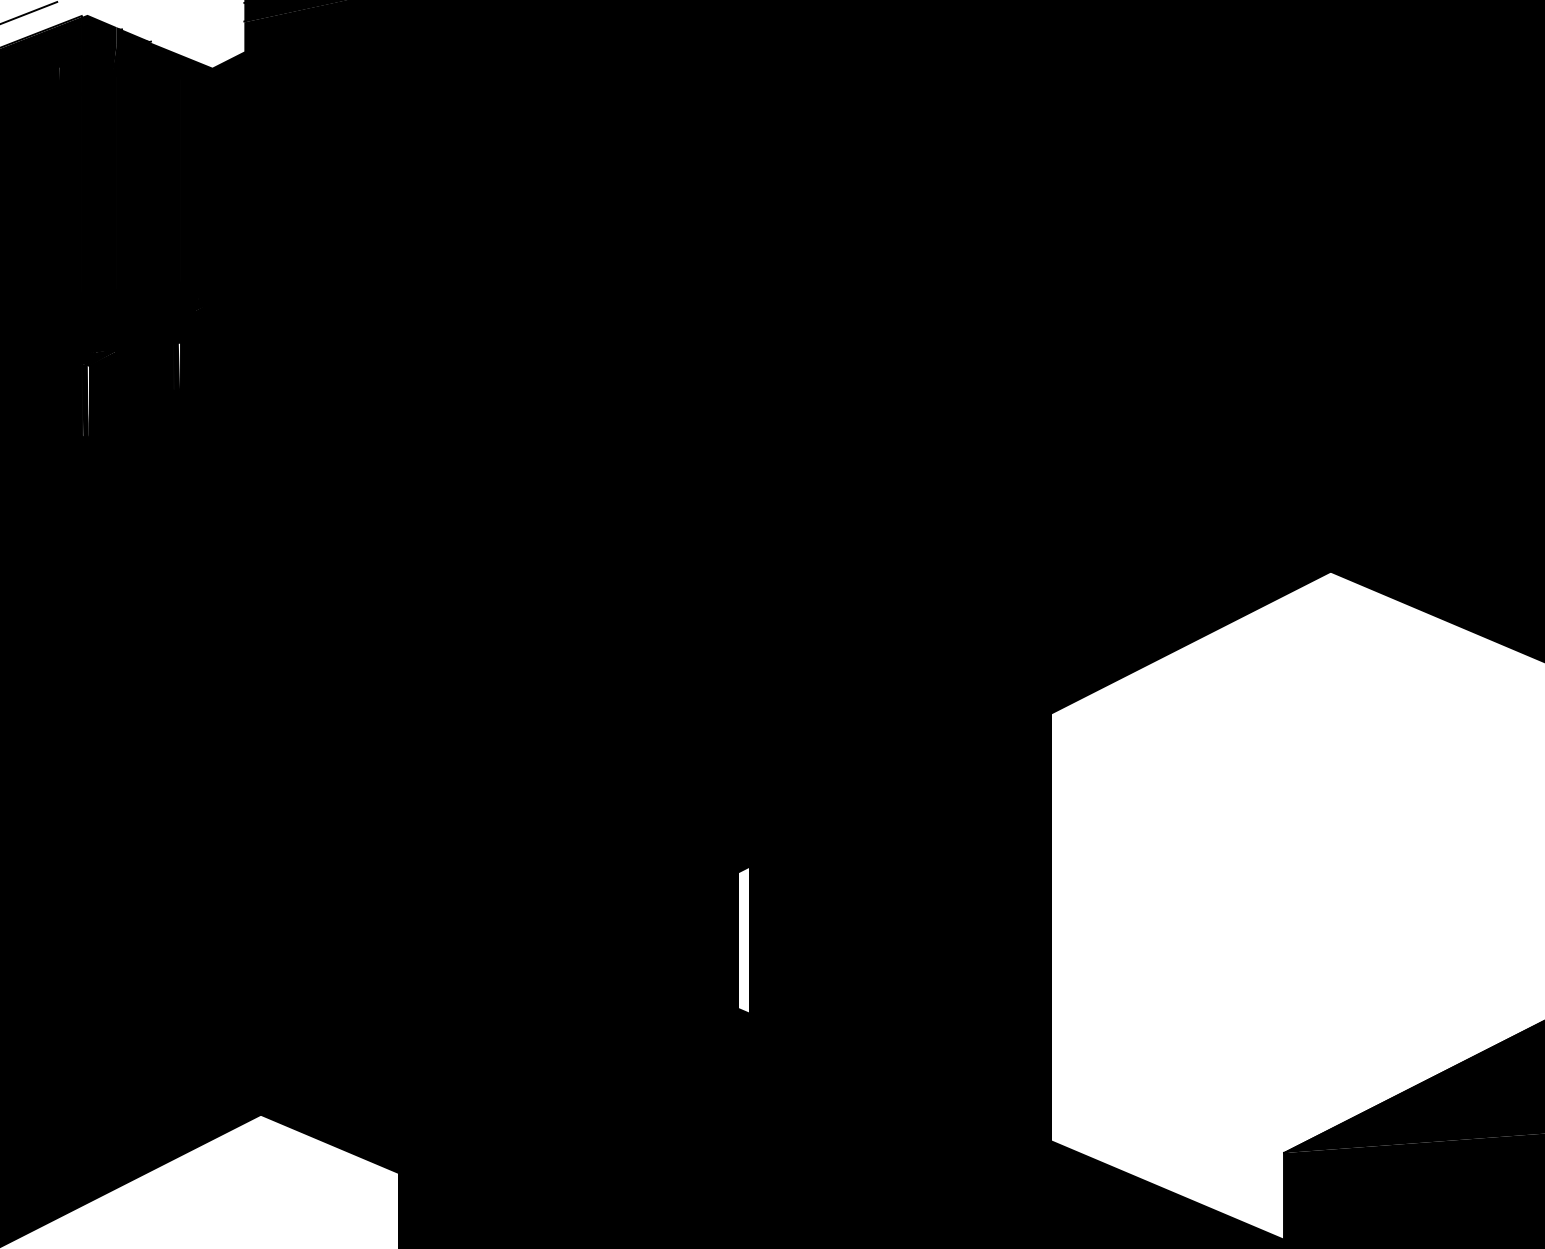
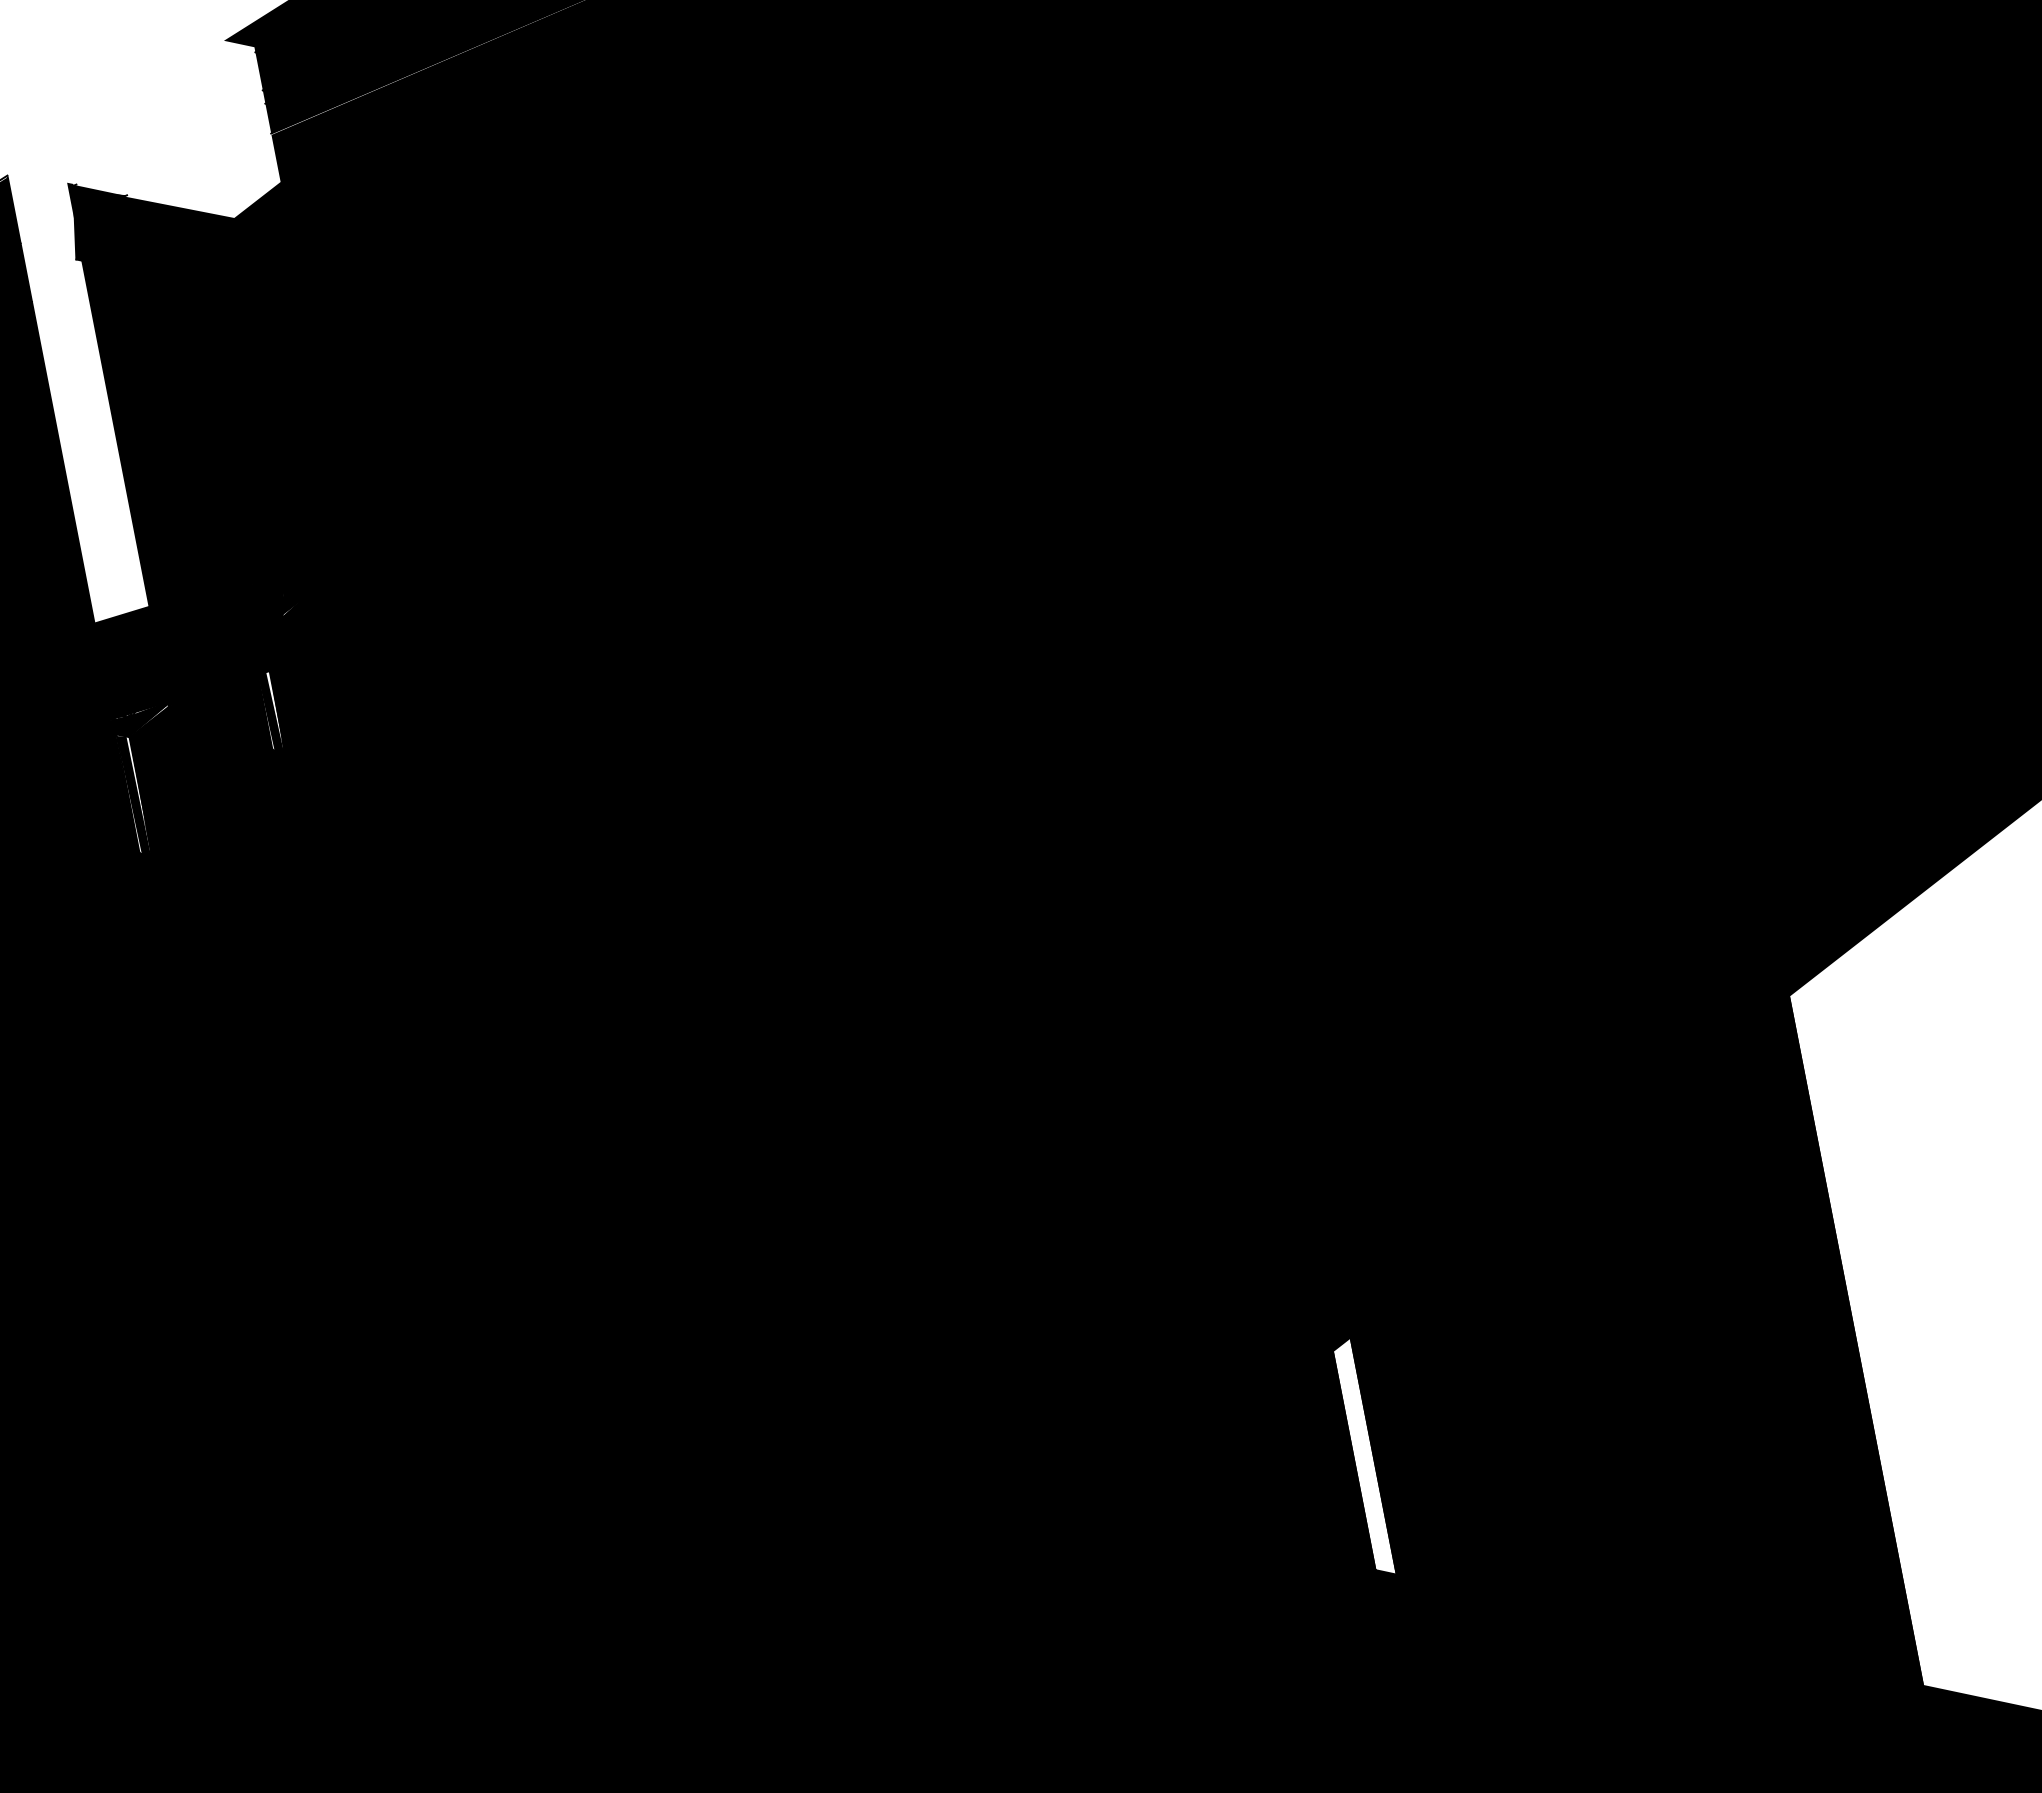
fill: (98, 153) -> (77, 392), removed

